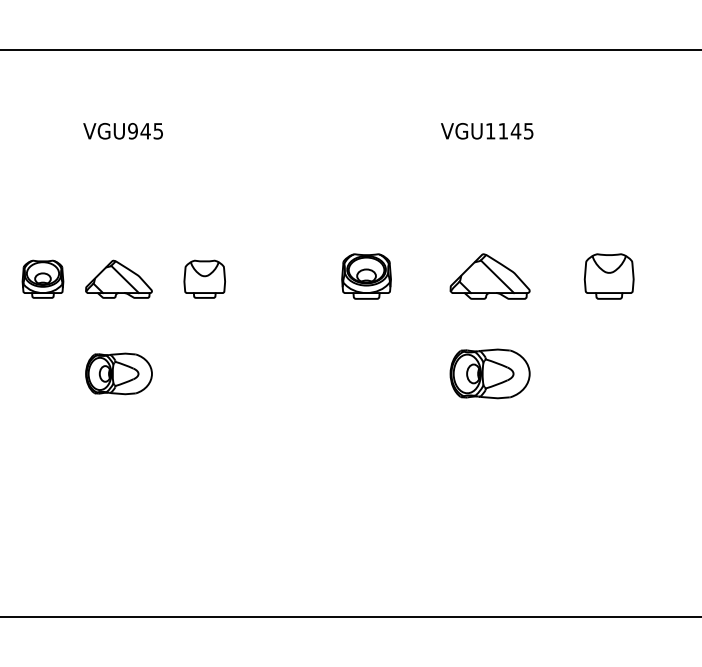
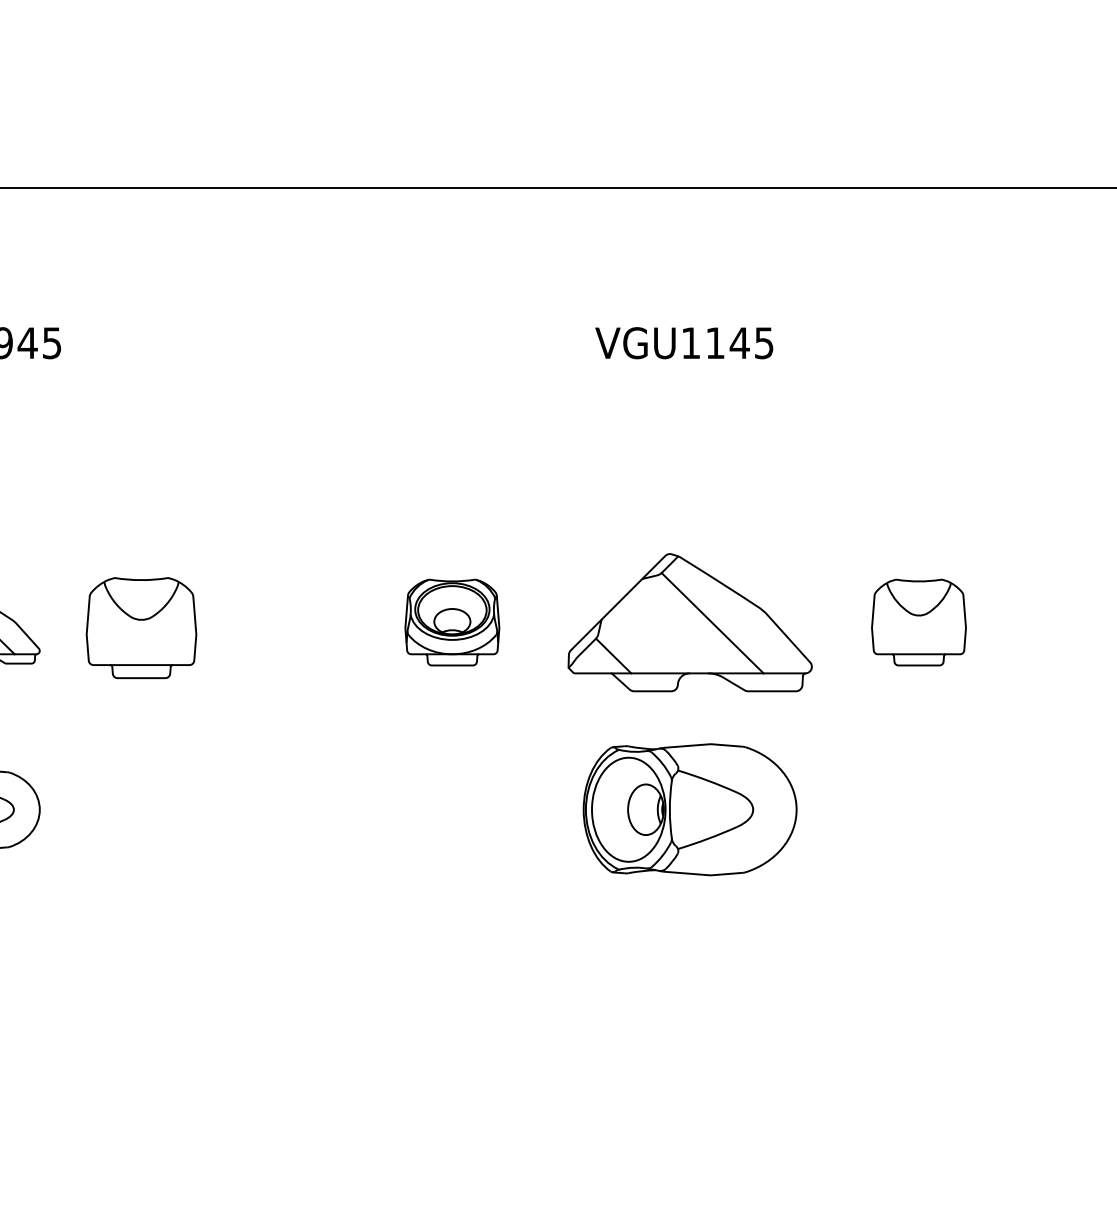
part: (489, 276) -> (688, 622), size x1.6
part: (204, 278) -> (140, 626), size x1.4
part: (489, 373) -> (688, 808), size x1.4

